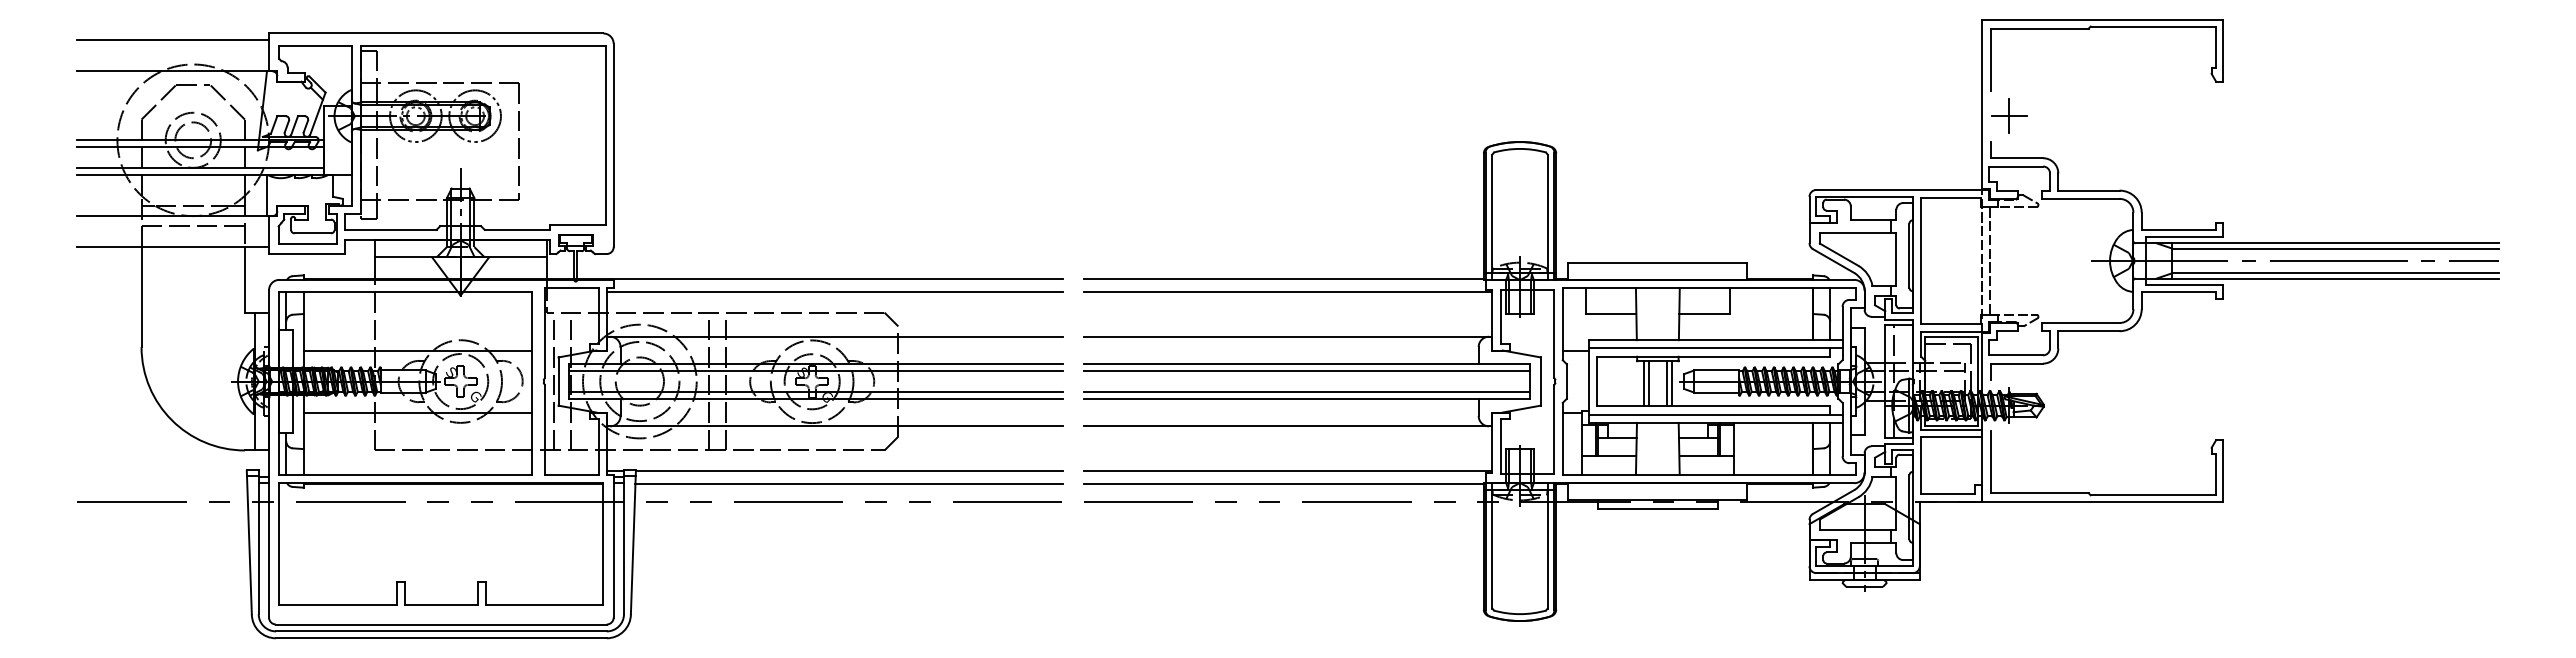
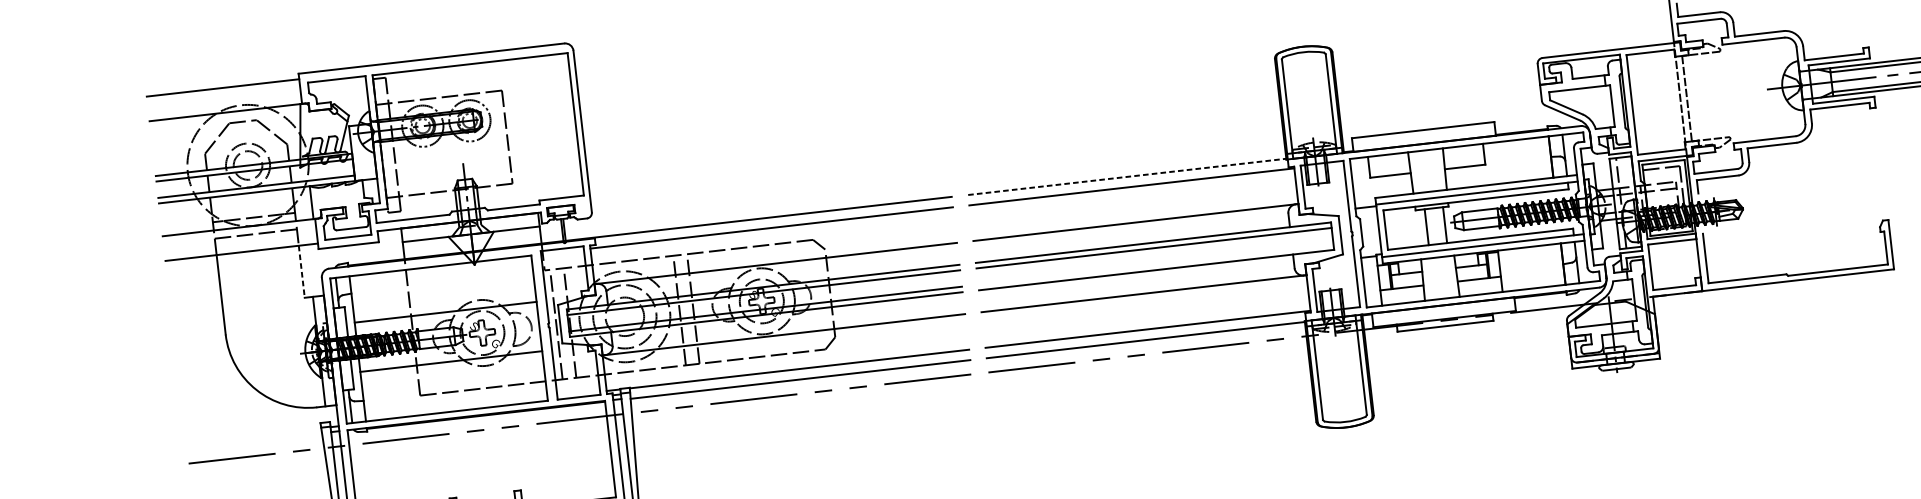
line: (1284, 278) -> (1127, 176), solid -> dashed
line: (244, 279) -> (301, 271), solid -> dashed
line: (1644, 383) -> (1423, 227), removed
line: (1667, 383) -> (1441, 225), removed
line: (1306, 391) -> (1155, 264), removed

